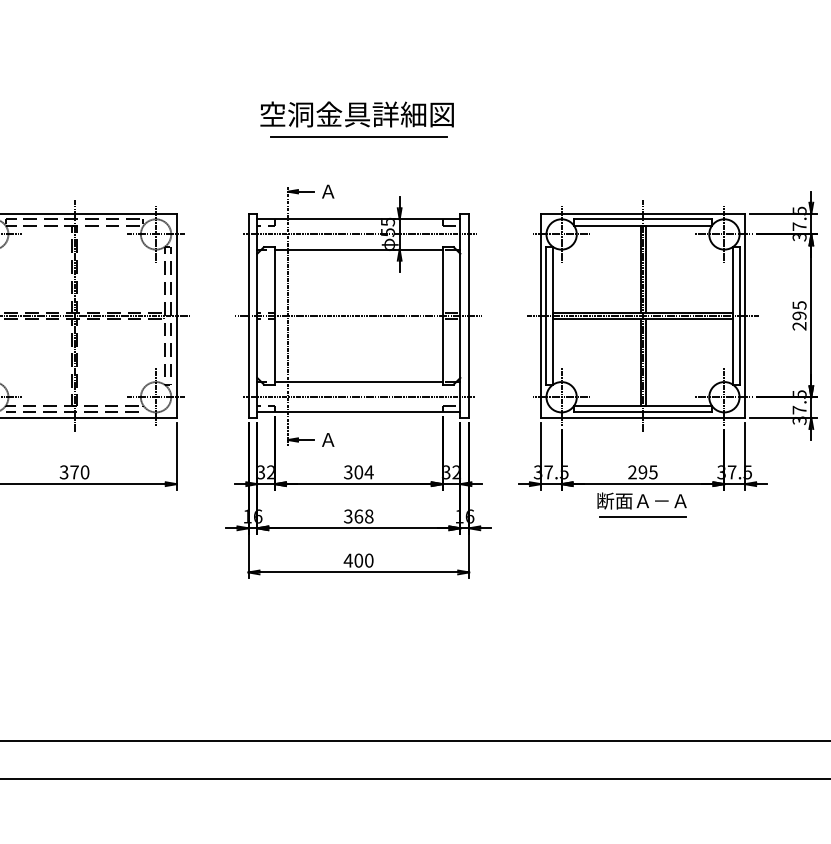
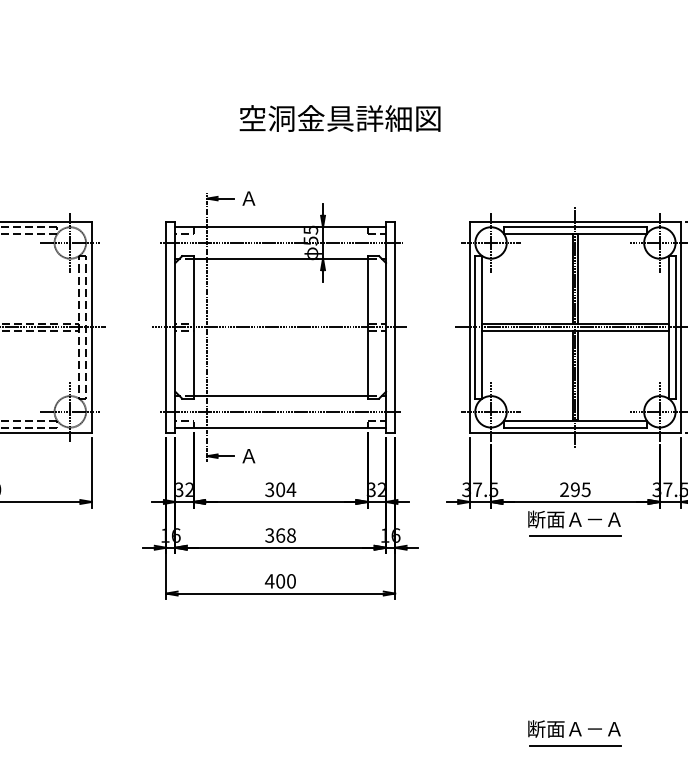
text: (356, 114) -> (339, 118), moved
line: (358, 136) -> (280, 141), removed
part: (641, 706) -> (573, 732), added

